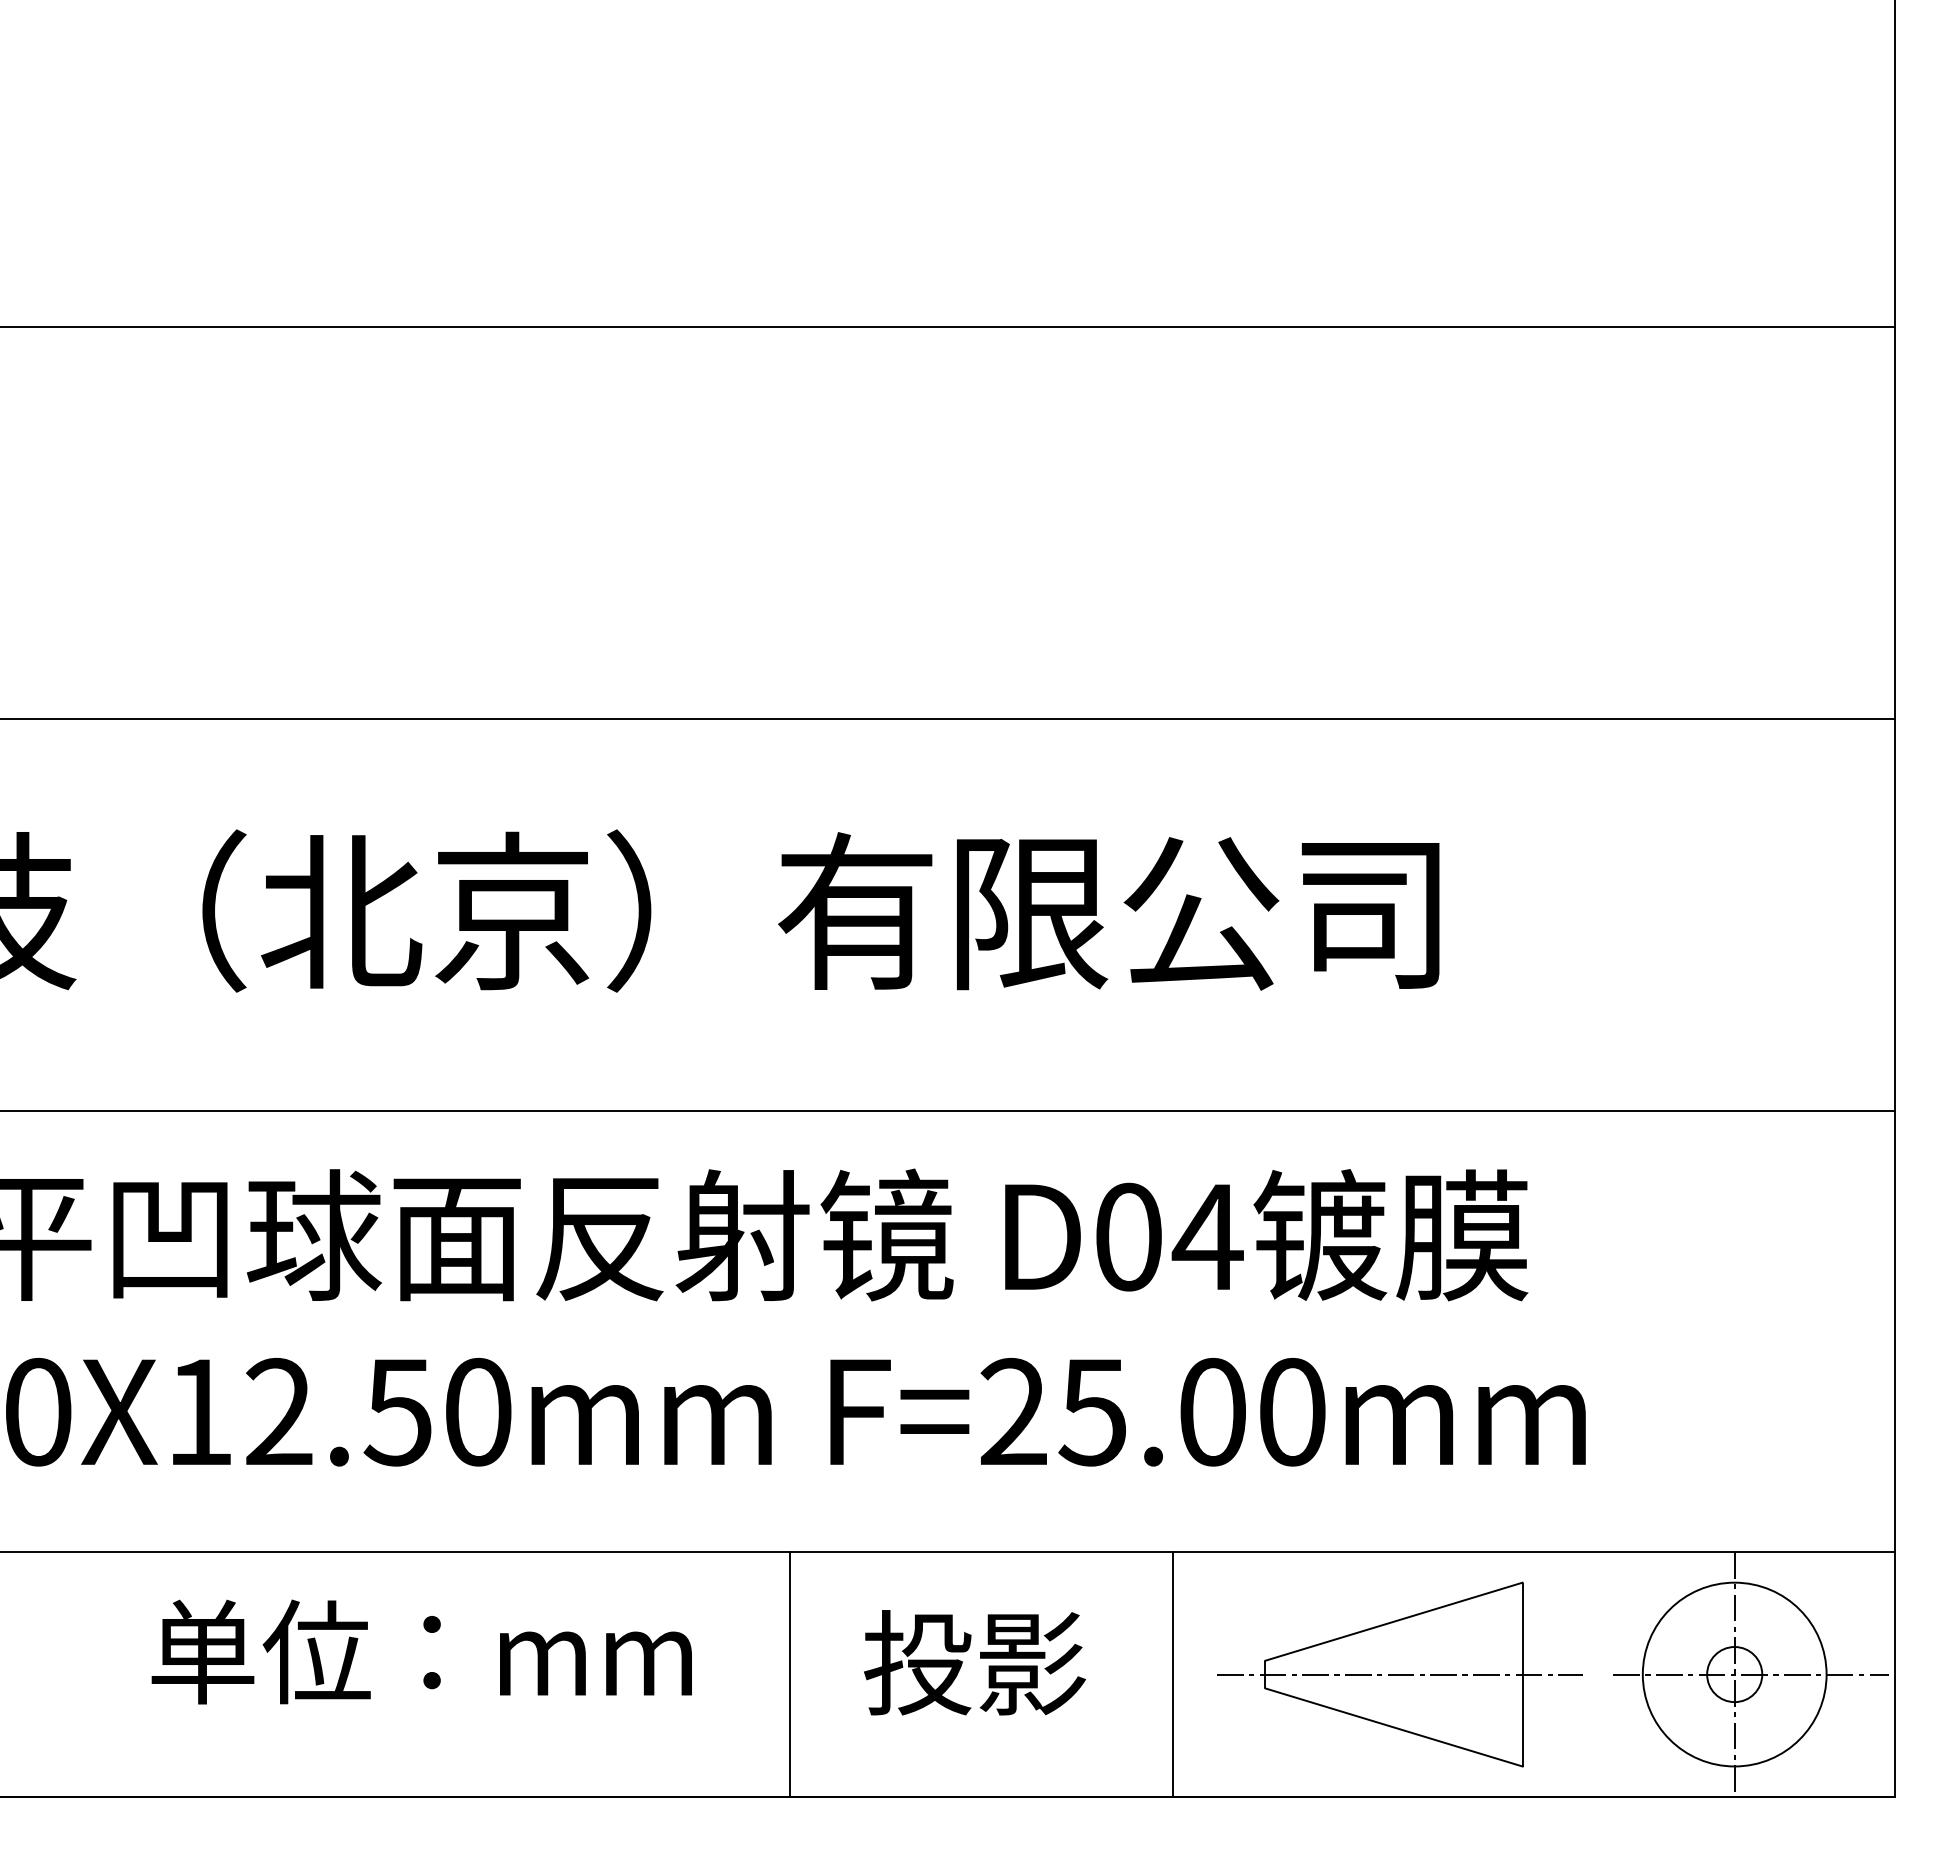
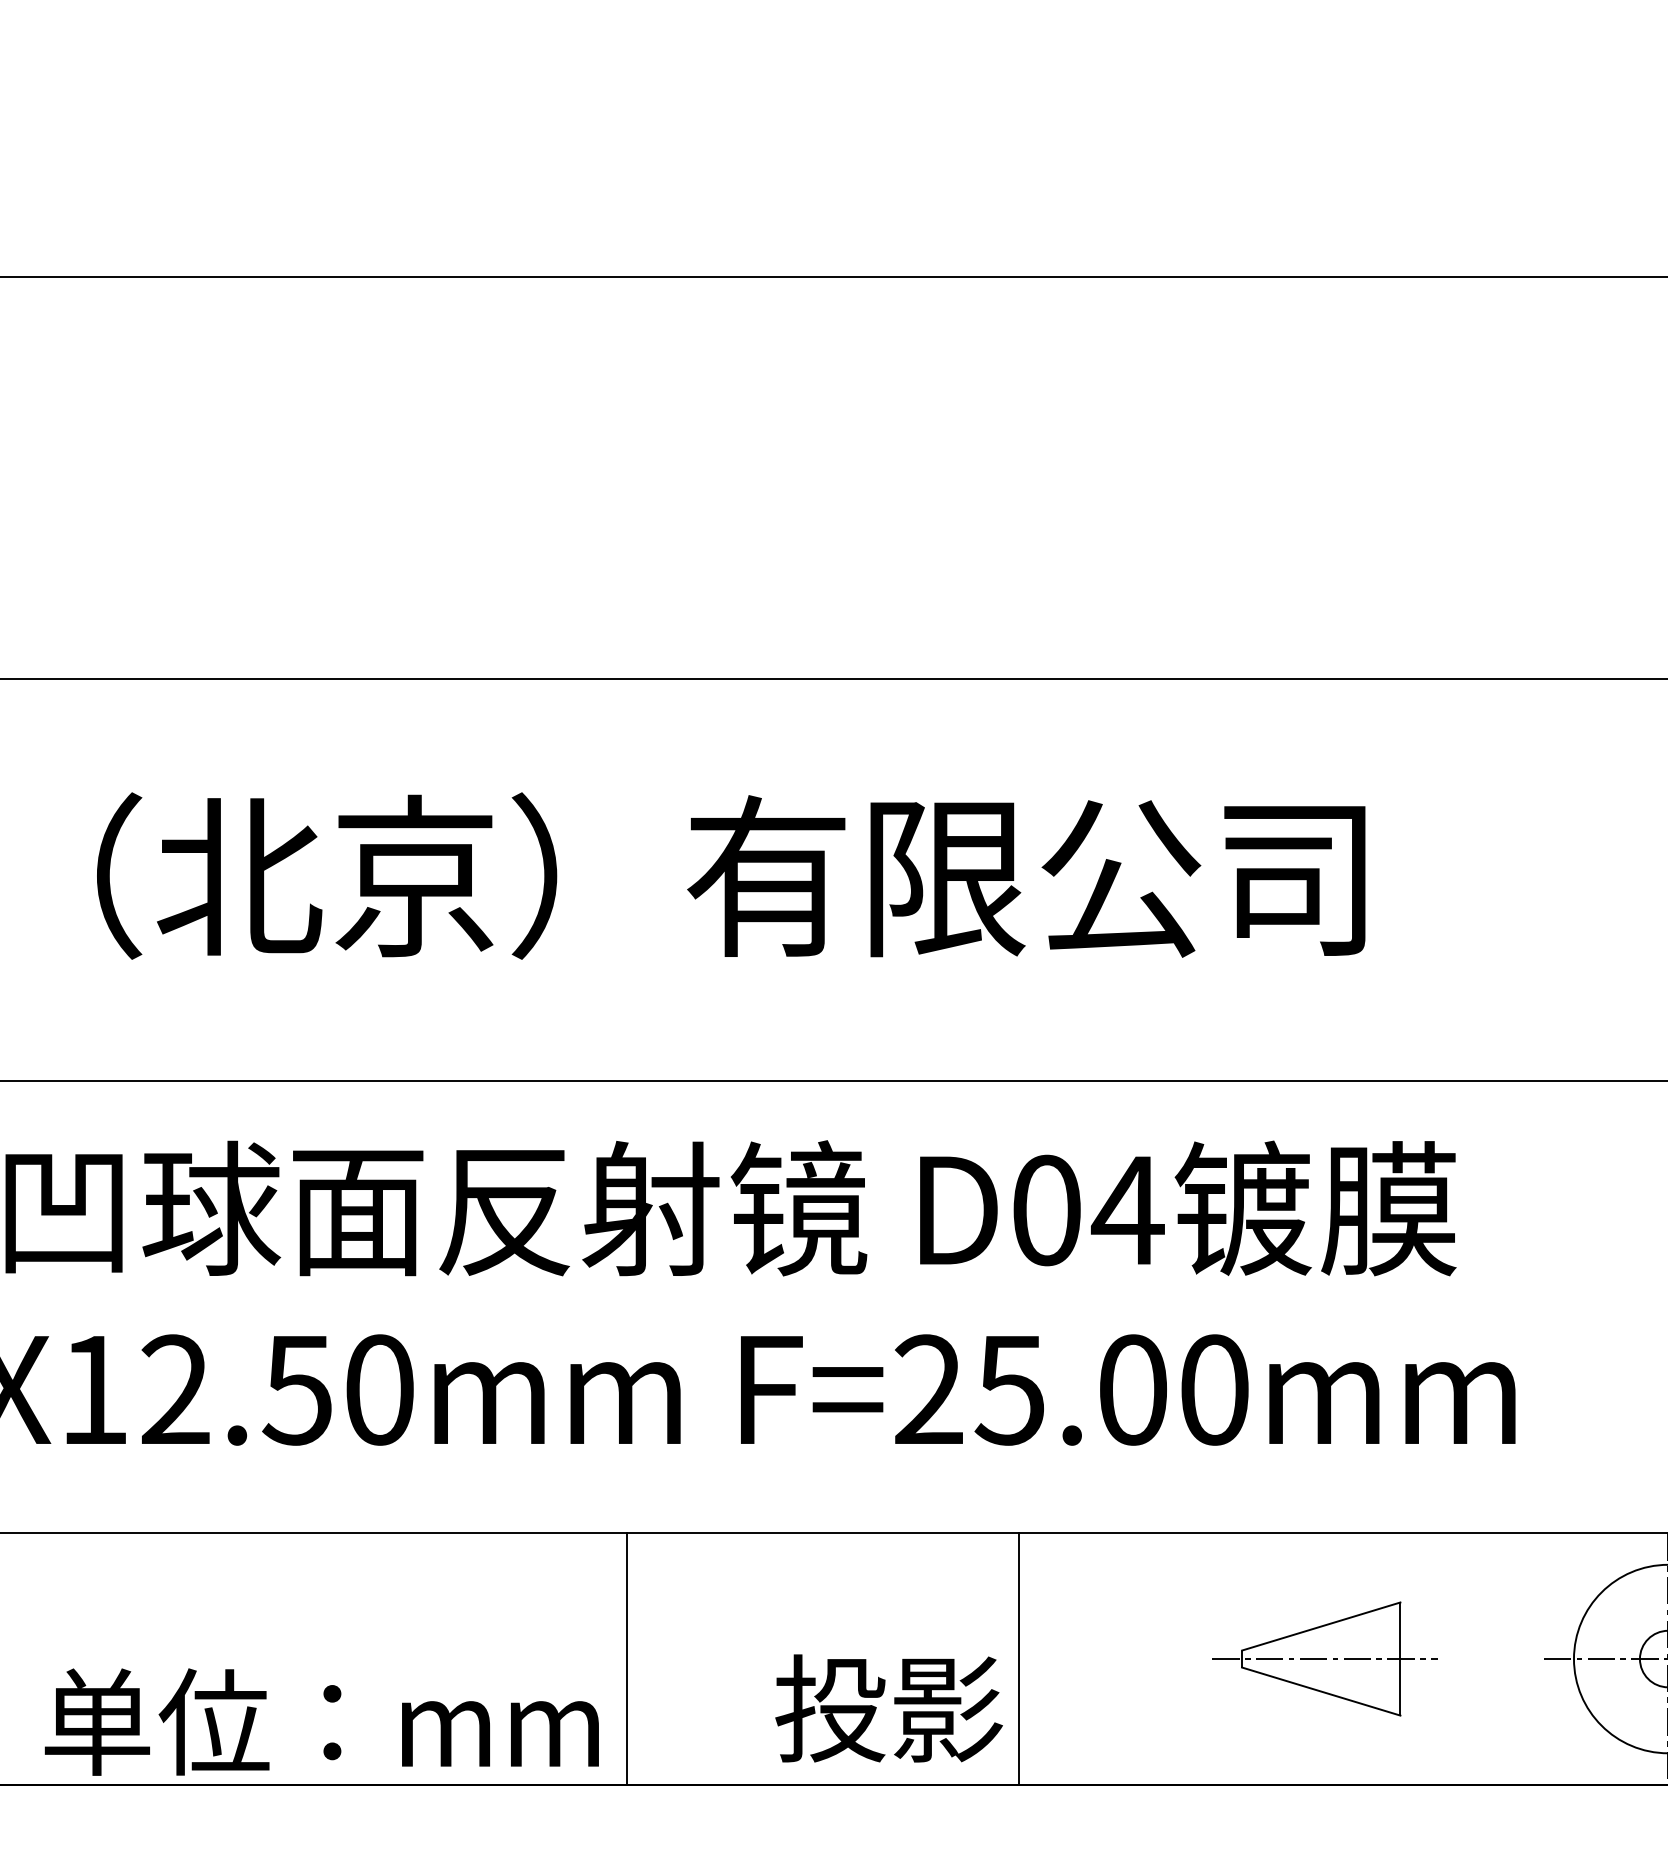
text: (421, 1651) -> (321, 1721), moved
text: (974, 1662) -> (888, 1708), moved
line: (789, 1674) -> (627, 1658), moved
line: (1173, 1674) -> (1018, 1658), moved
part: (1399, 1674) -> (1324, 1658), size x0.6

